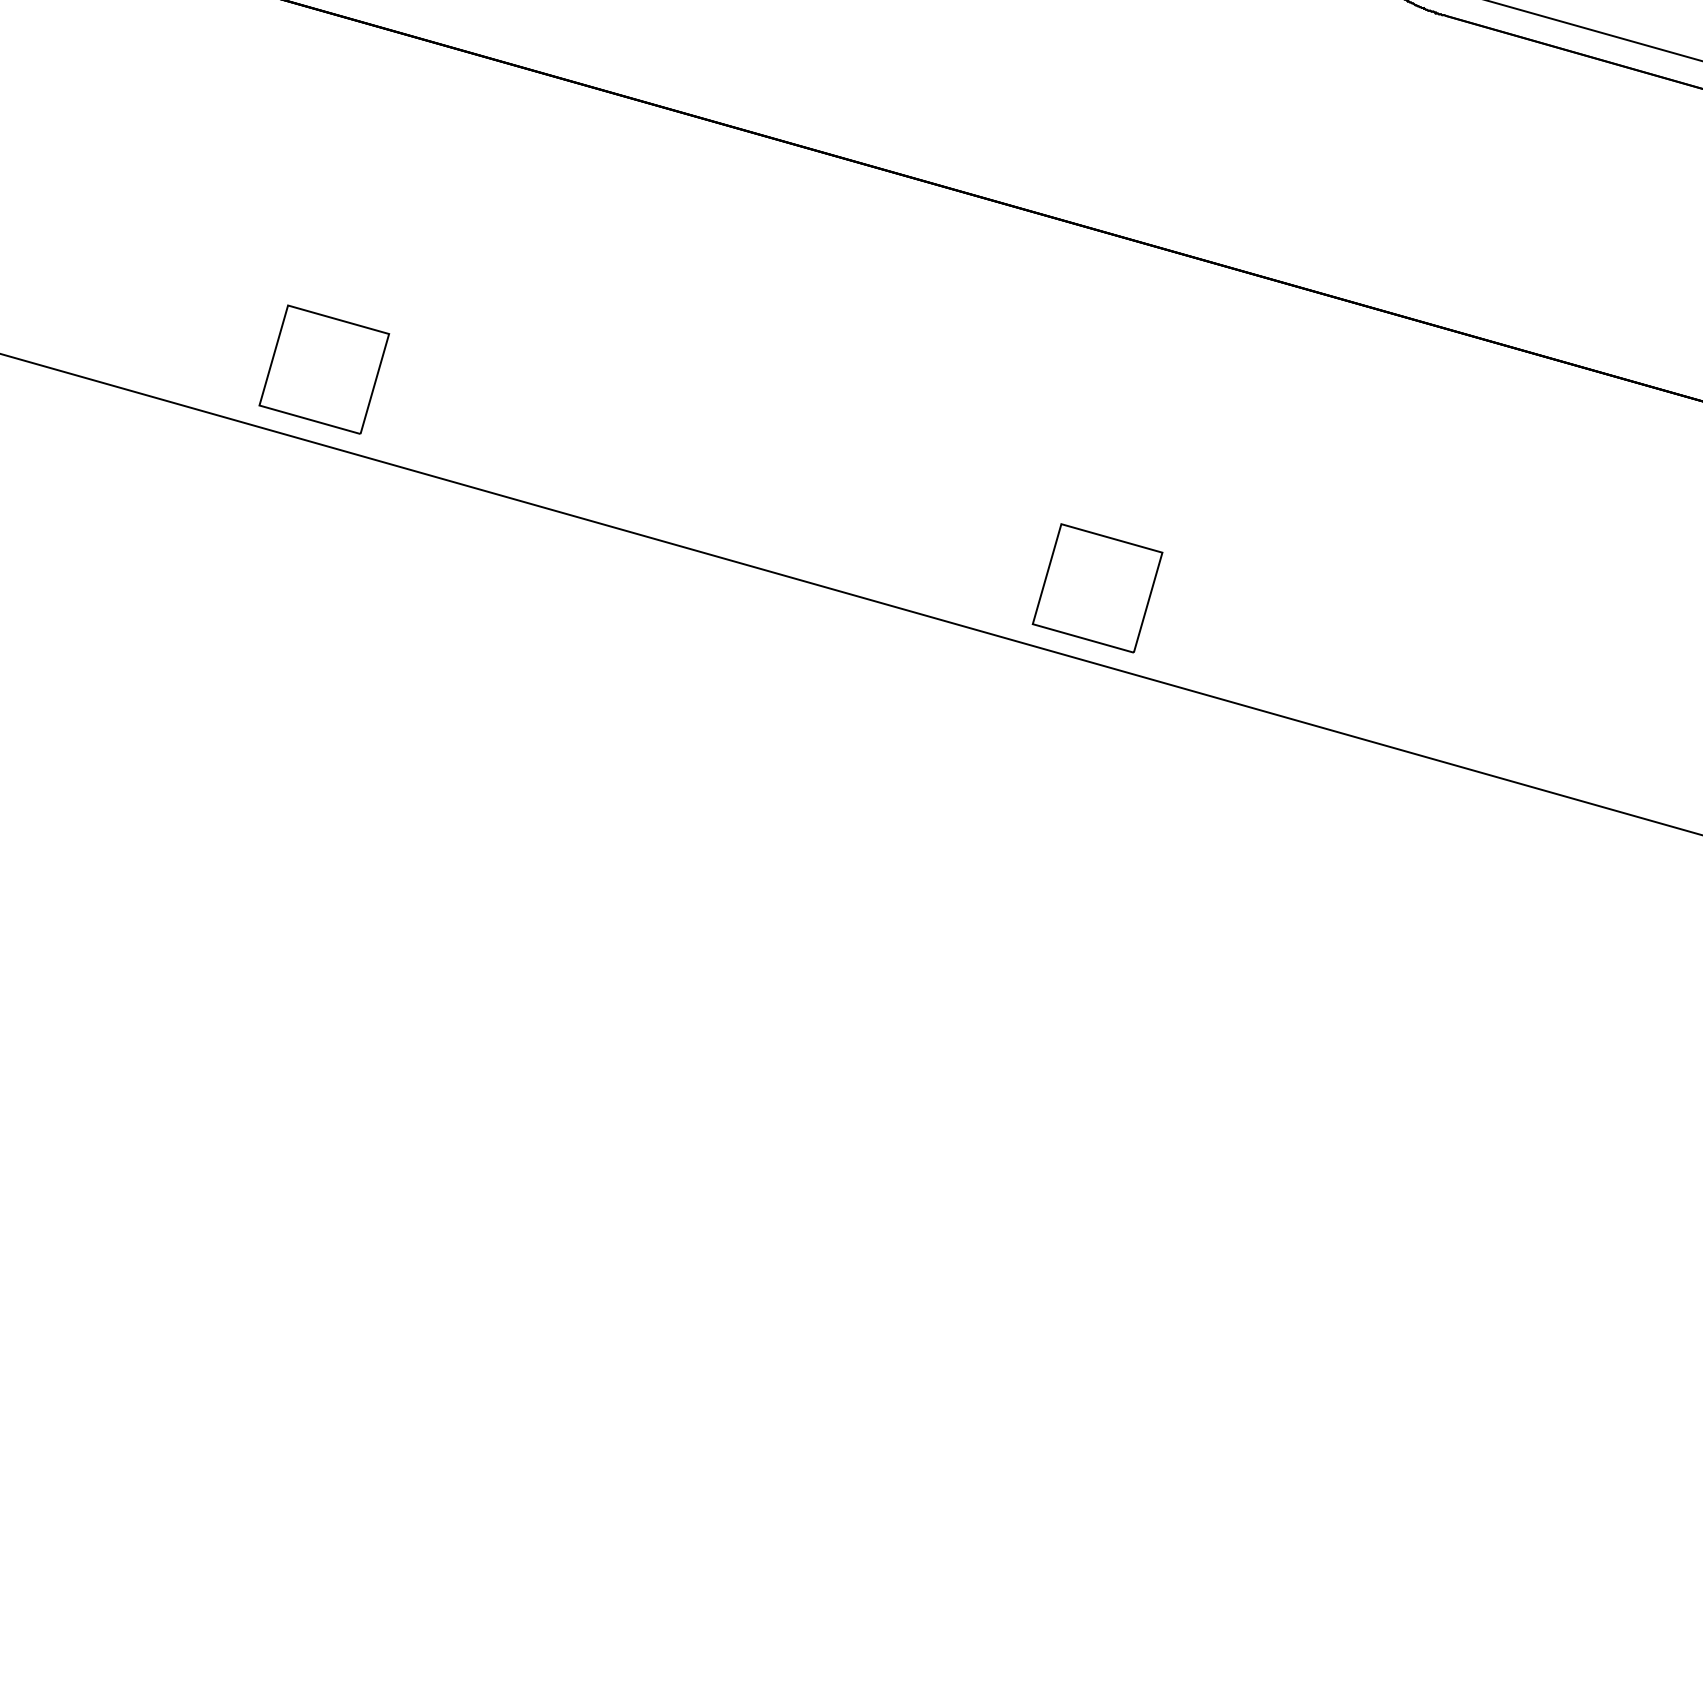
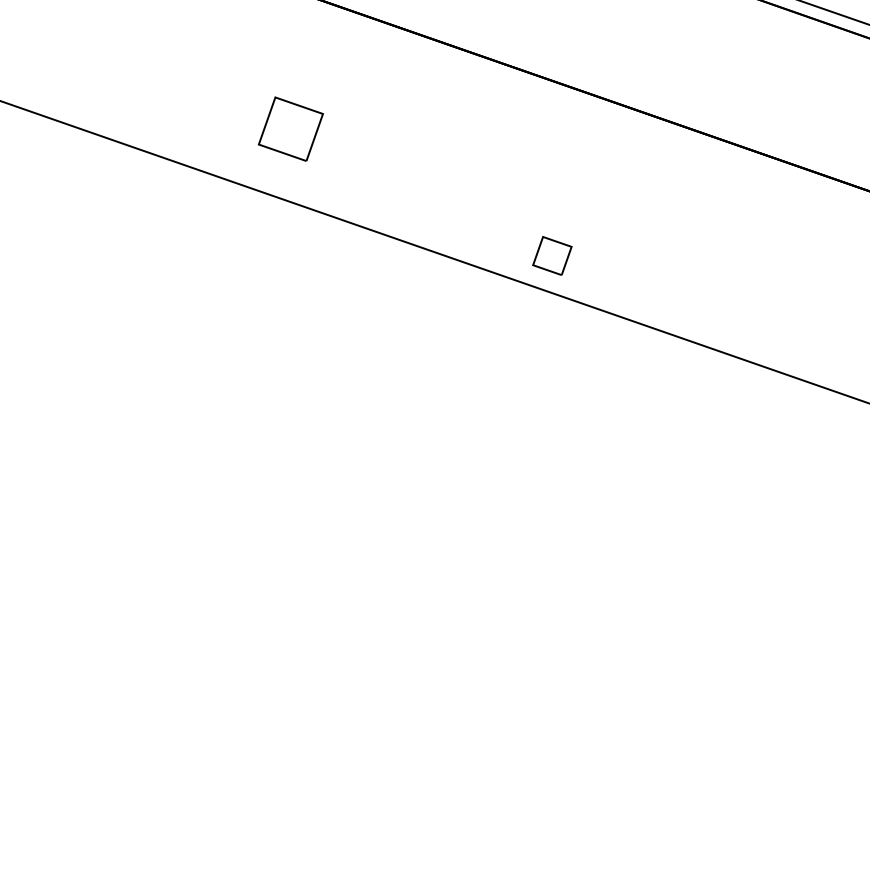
part: (323, 368) -> (290, 128), moved
part: (1097, 587) -> (552, 255), size x0.6

